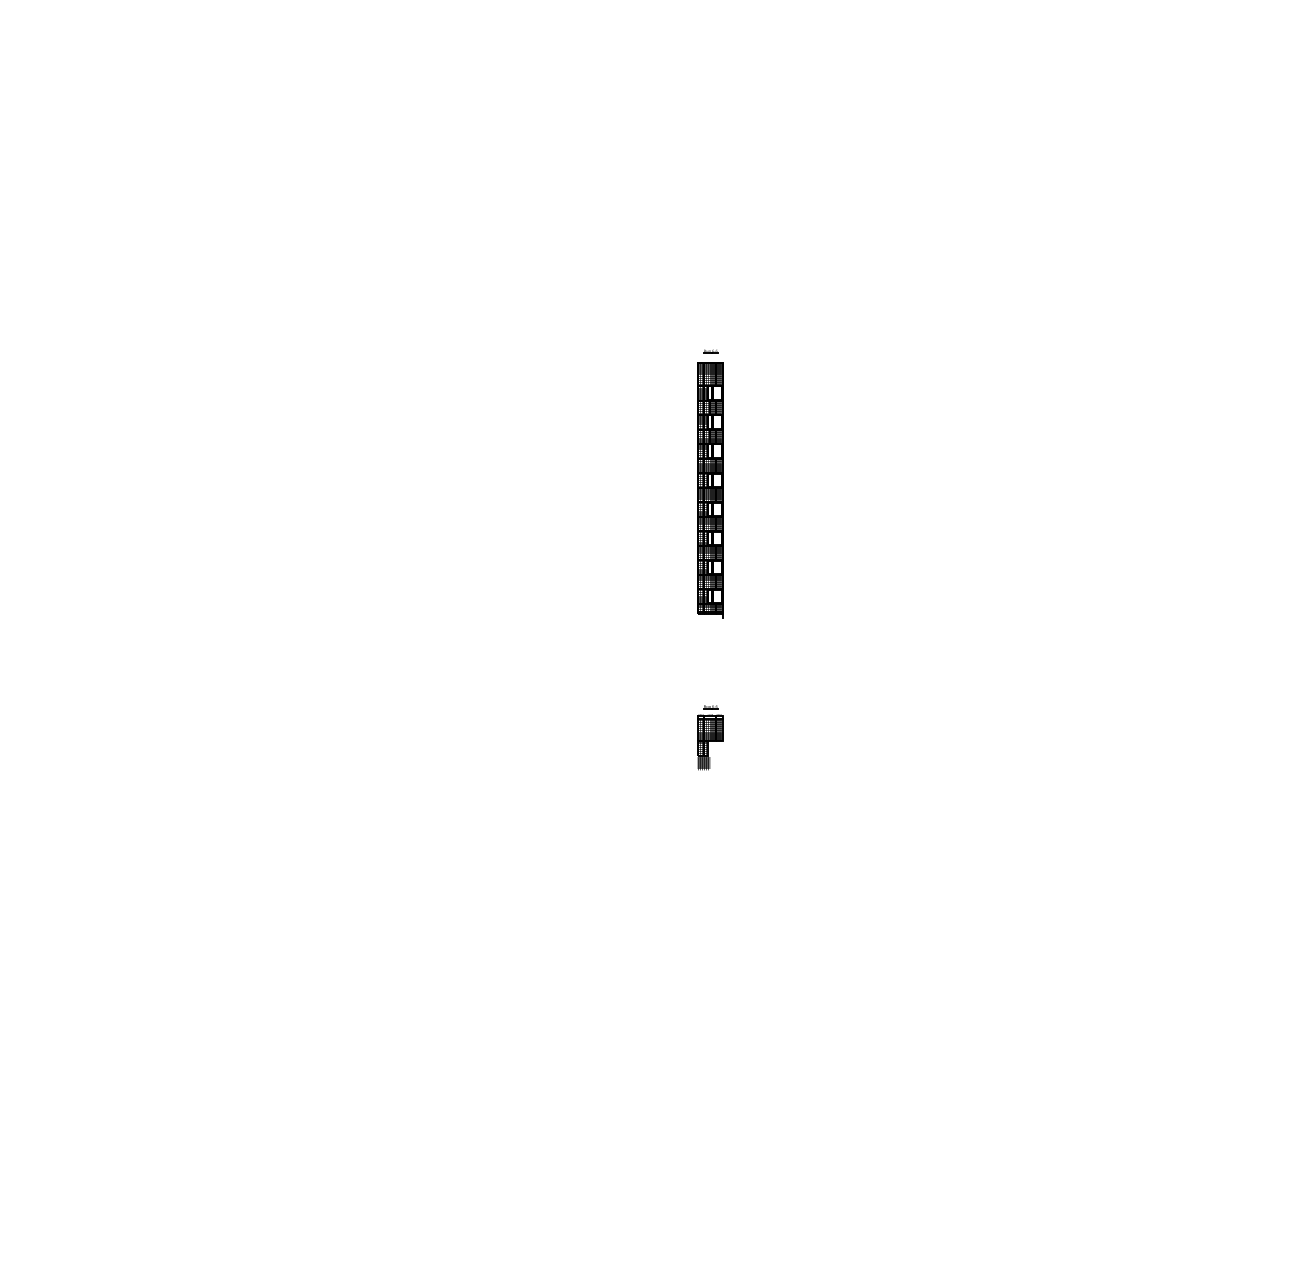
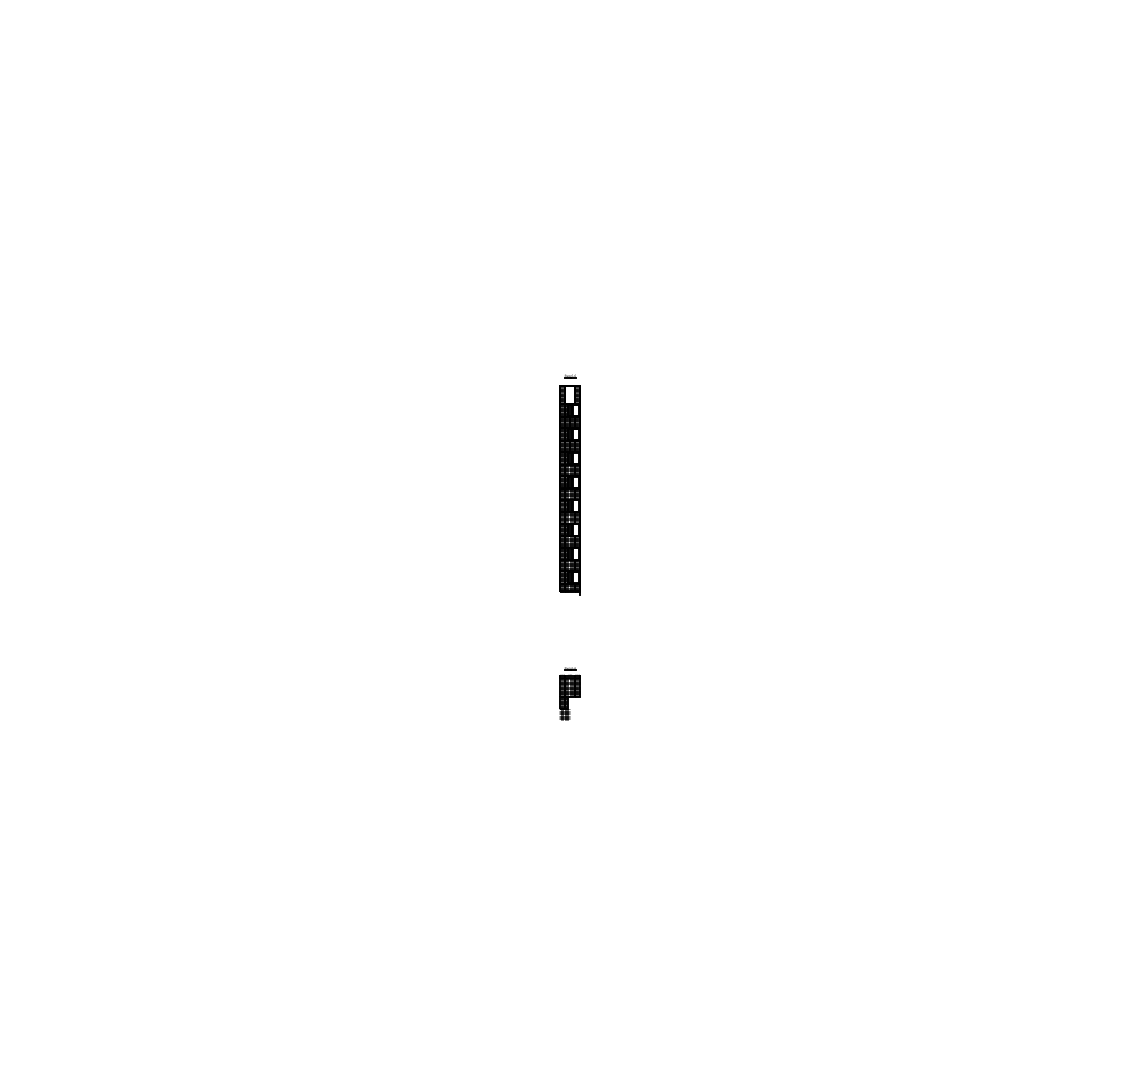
hatch: (709, 373) -> (569, 394), removed

